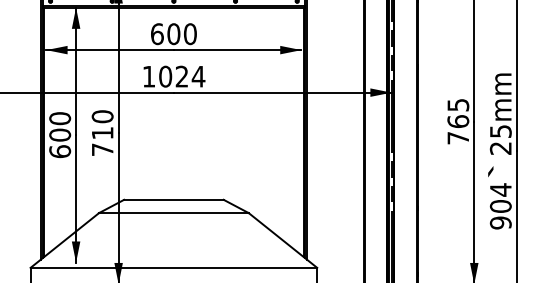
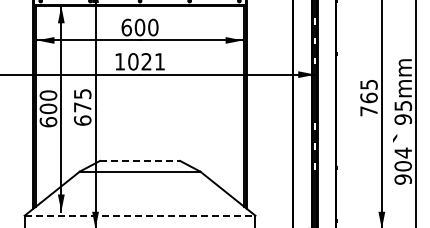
text: (198, 76) -> (159, 61), 1024 -> 1021
text: (102, 132) -> (82, 106), 710 -> 675
text: (501, 148) -> (403, 119), 25mm -> 95mm
line: (174, 199) -> (140, 160), solid -> dashed
line: (174, 267) -> (140, 215), solid -> dashed

